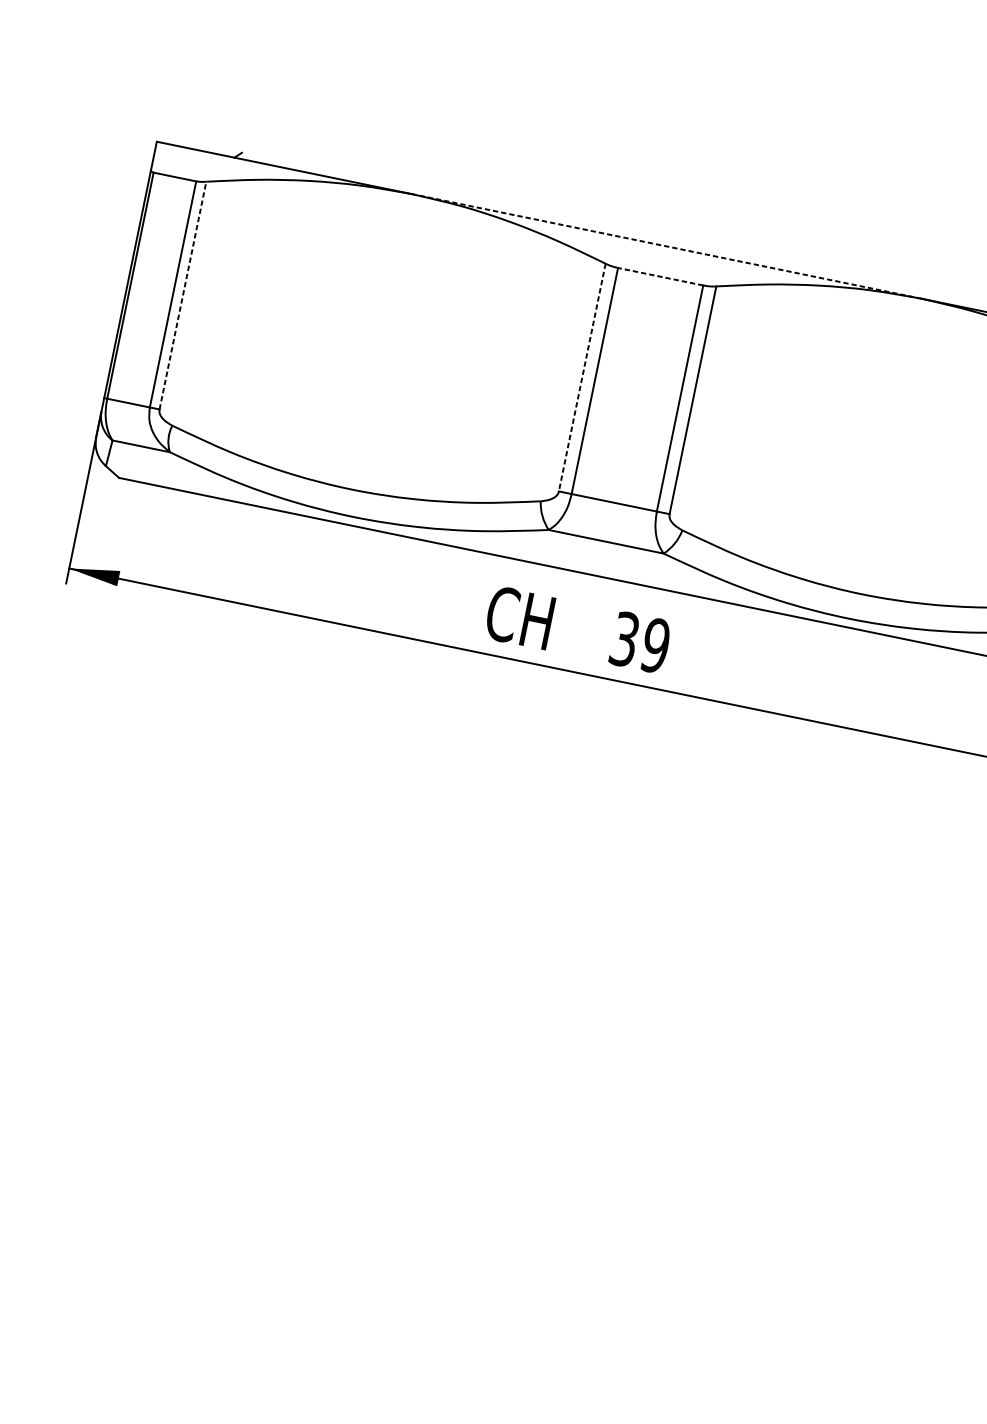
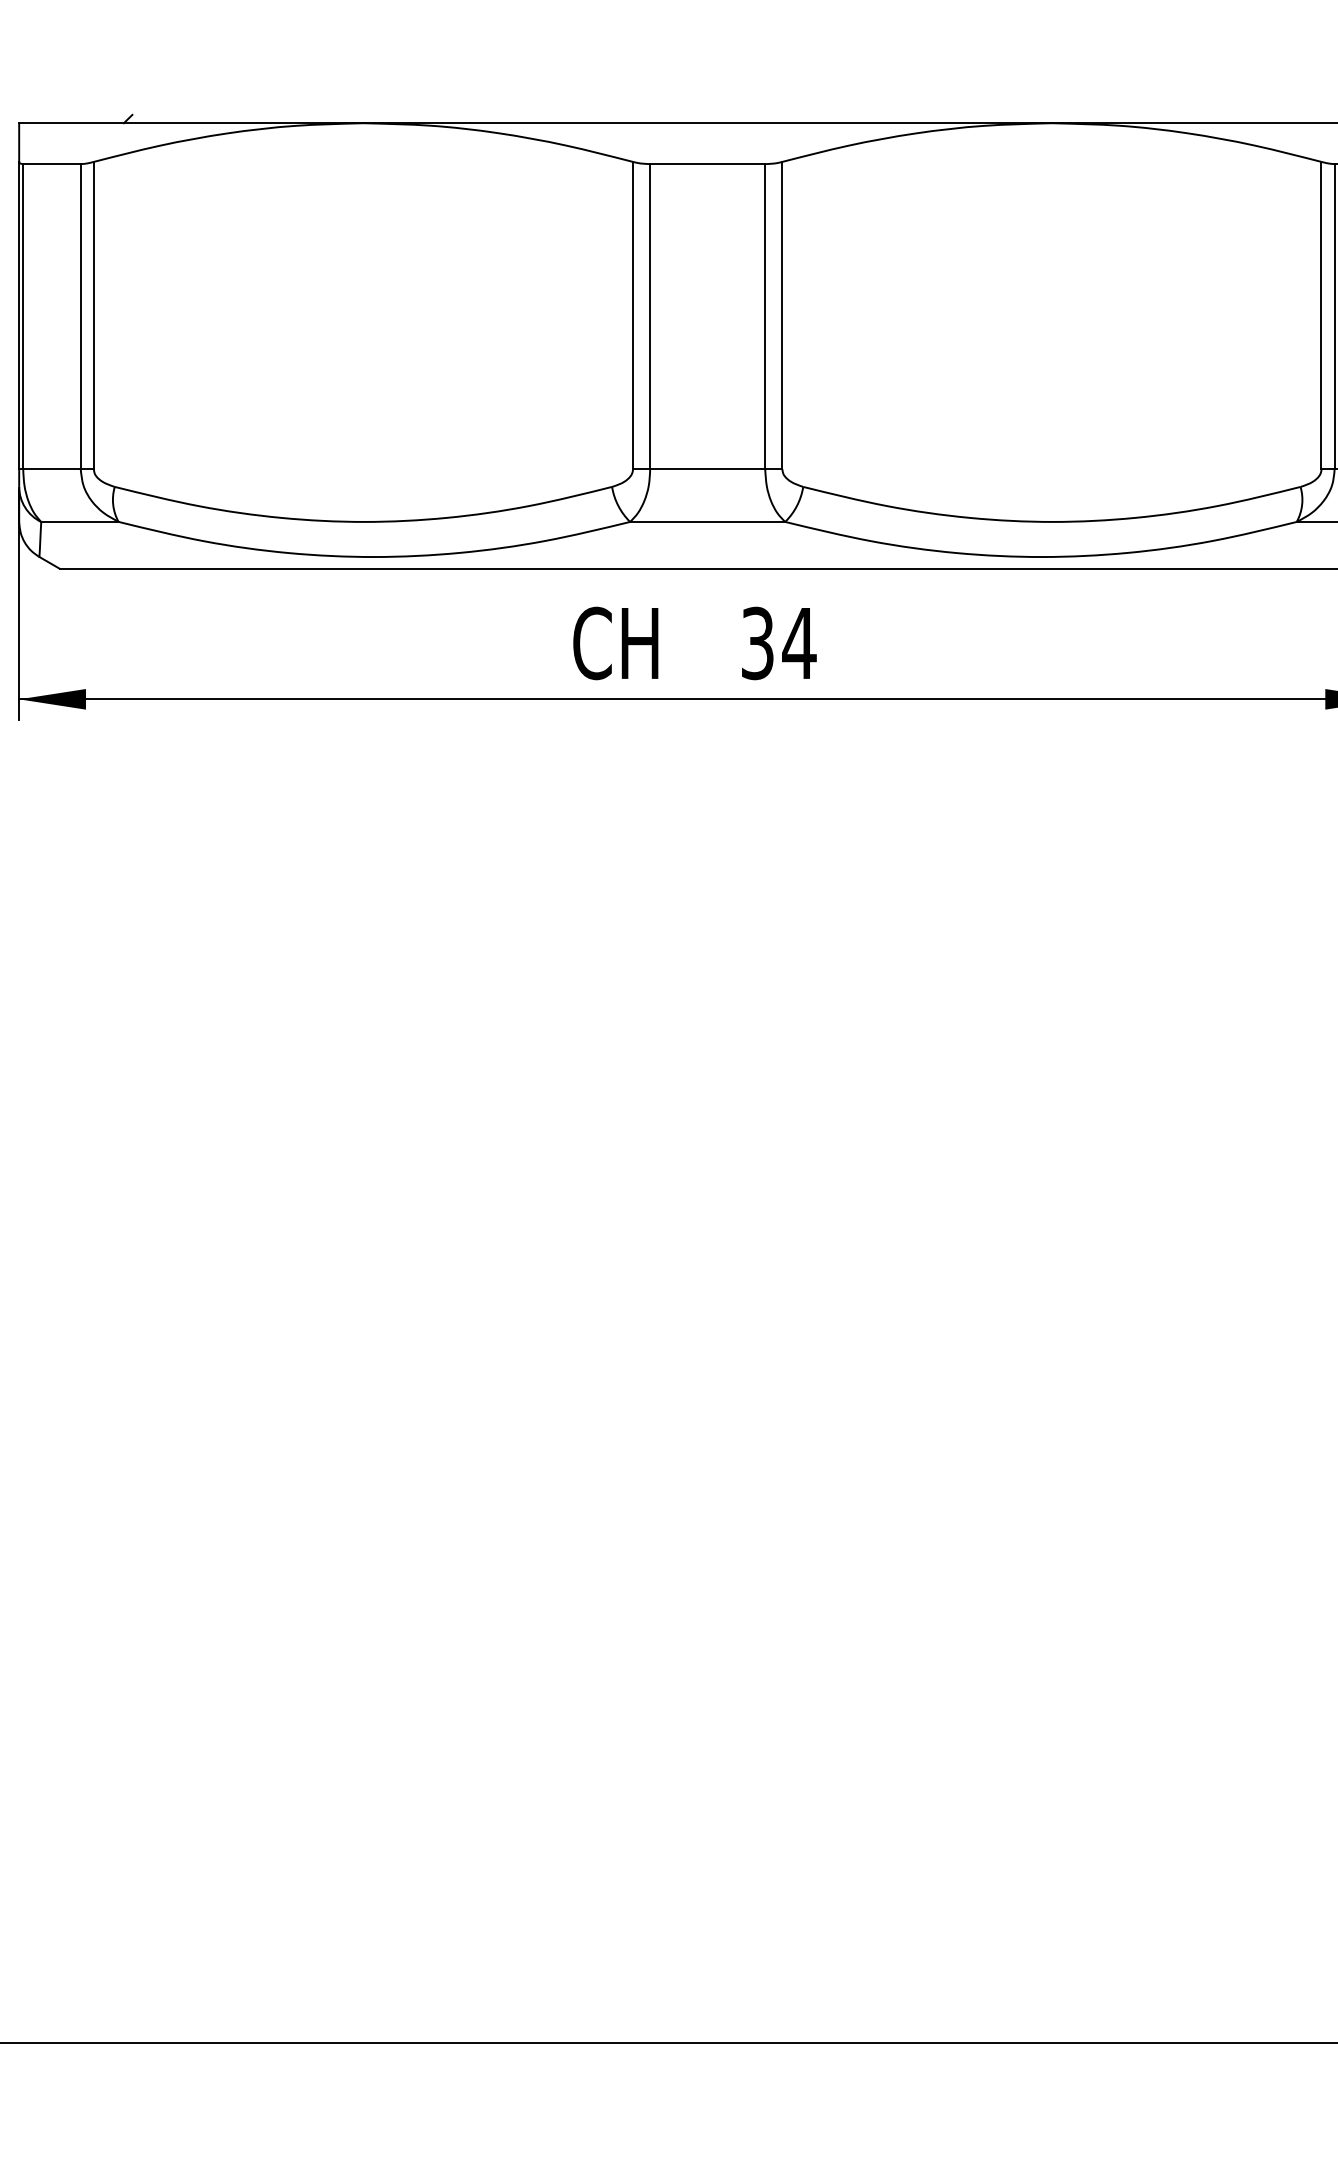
line: (666, 246) -> (707, 123), dashed -> solid
line: (660, 276) -> (707, 164), dashed -> solid
line: (182, 295) -> (93, 315), dashed -> solid
line: (581, 377) -> (632, 315), dashed -> solid
text: (655, 645) -> (799, 643), 39 -> 34

